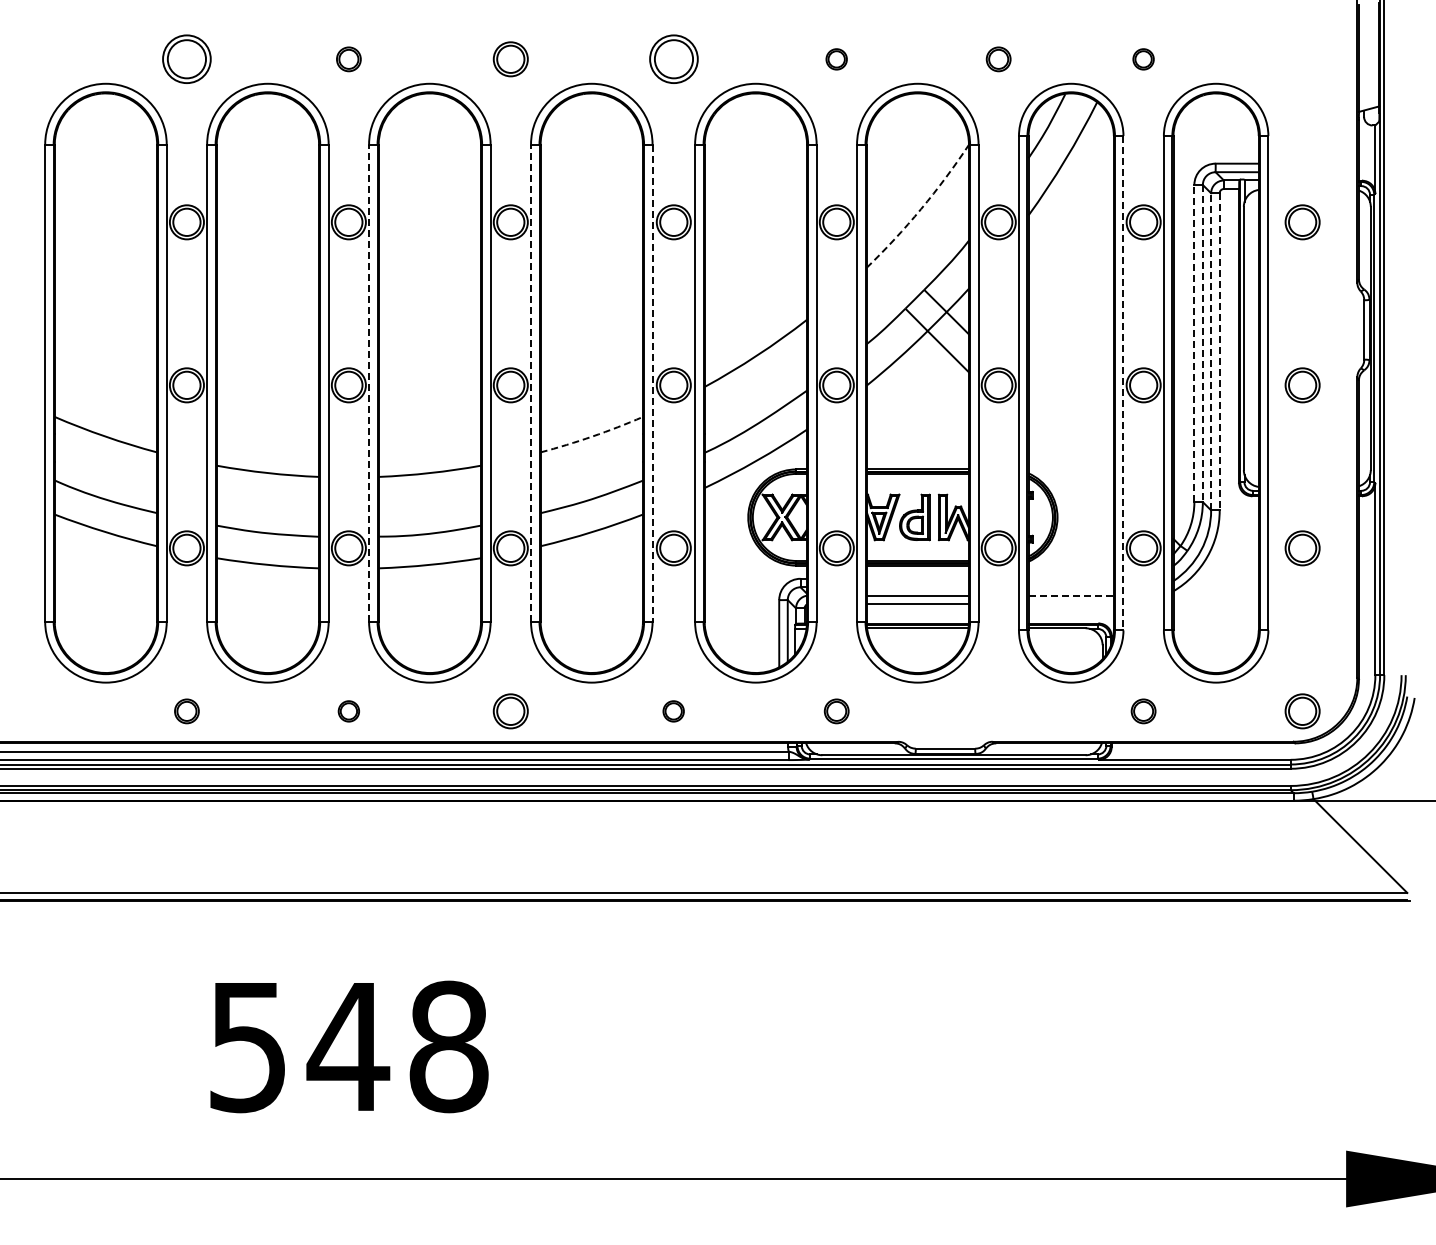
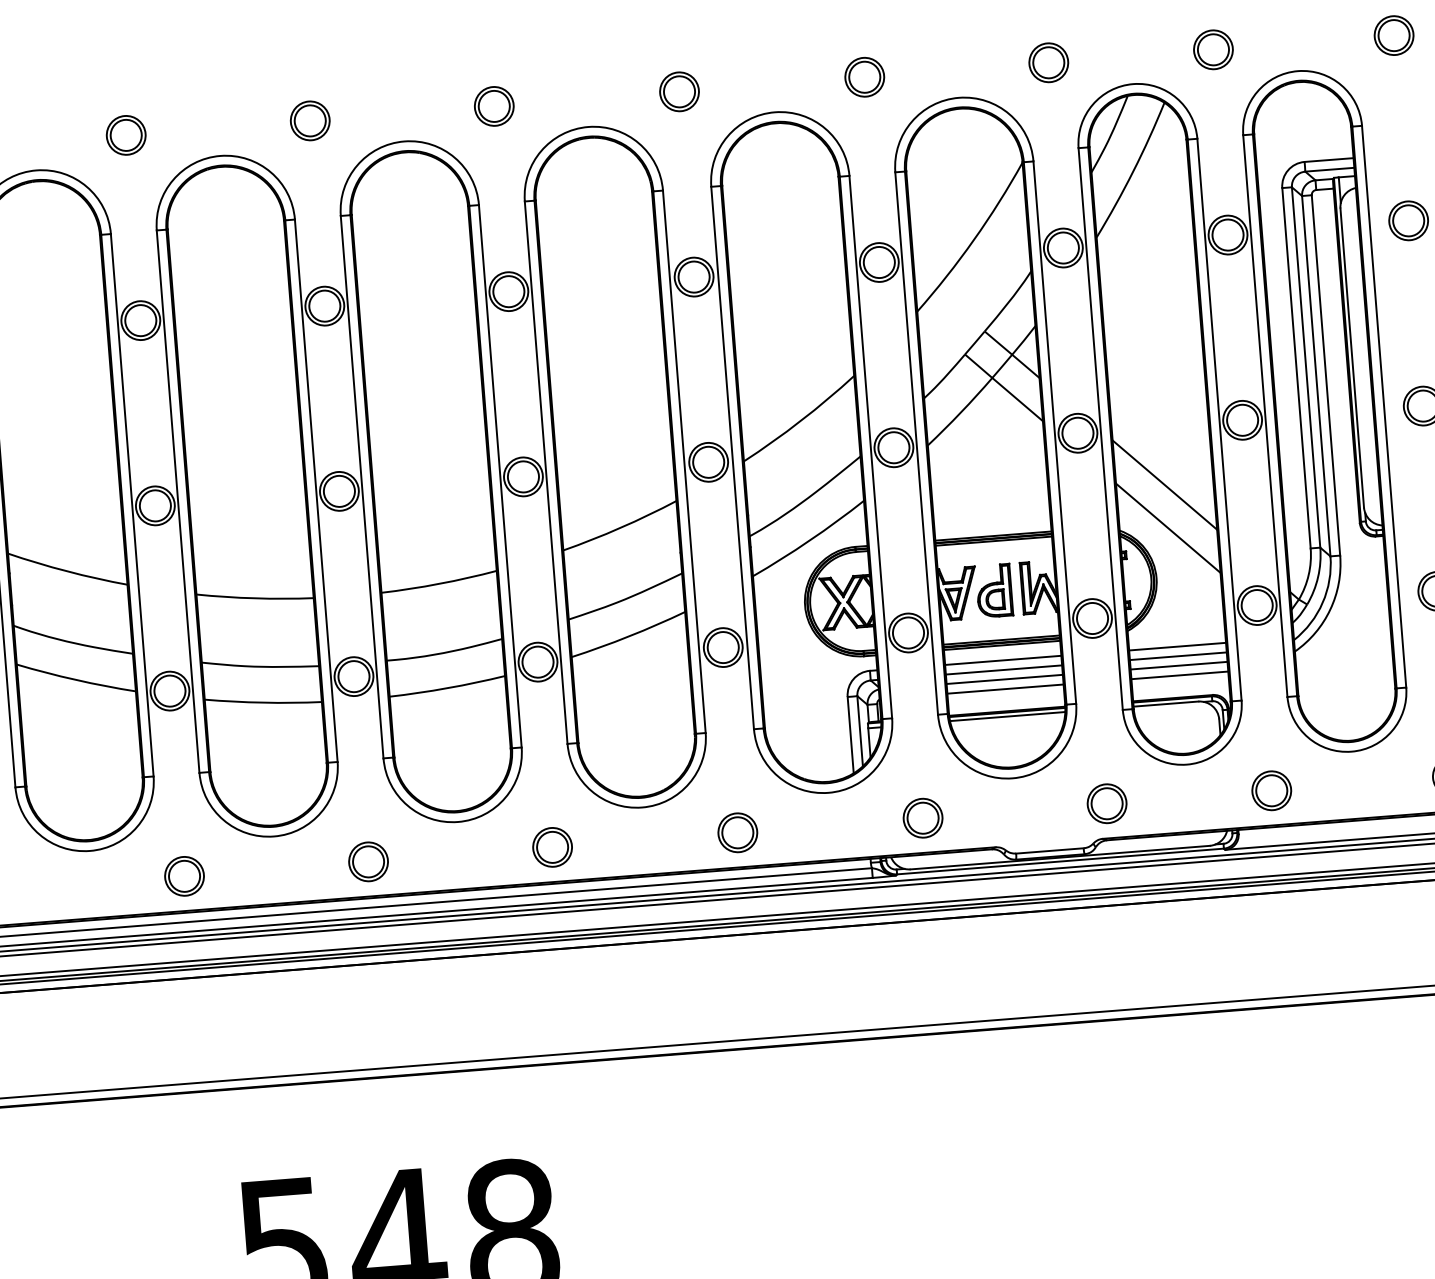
part: (186, 59) -> (125, 135), size x0.71
part: (348, 59) -> (309, 121), size x1.43
part: (673, 59) -> (679, 92), size x0.71
part: (836, 59) -> (864, 77), size x1.67
part: (998, 59) -> (1048, 63), size x1.43
part: (1143, 59) -> (1213, 50), size x1.67
part: (1302, 59) -> (1393, 35), added
arc: (921, 209) -> (974, 240), dashed -> solid
line: (1194, 343) -> (1296, 368), dashed -> solid
line: (1202, 343) -> (1305, 367), dashed -> solid
line: (1211, 351) -> (1316, 375), dashed -> solid
line: (1219, 351) -> (1325, 375), dashed -> solid
line: (369, 383) -> (362, 487), dashed -> solid
line: (530, 383) -> (545, 473), dashed -> solid
line: (652, 383) -> (684, 462), dashed -> solid
line: (1123, 383) -> (1219, 420), dashed -> solid
arc: (592, 436) -> (620, 527), dashed -> solid
line: (1070, 436) -> (1164, 484), added
line: (1070, 474) -> (1167, 528), added
line: (917, 578) -> (1002, 660), added
line: (1070, 578) -> (1176, 646), added
line: (917, 587) -> (1003, 670), added
line: (1070, 587) -> (1177, 656), added
line: (1071, 595) -> (1179, 665), dashed -> solid
line: (1070, 604) -> (1179, 675), added
part: (186, 711) -> (184, 876), size x1.43
part: (348, 711) -> (368, 862), size x1.67
part: (673, 711) -> (737, 832), size x1.67
part: (836, 711) -> (922, 818), size x1.43
part: (998, 711) -> (1106, 803), added
part: (1143, 711) -> (1271, 790), size x1.43

